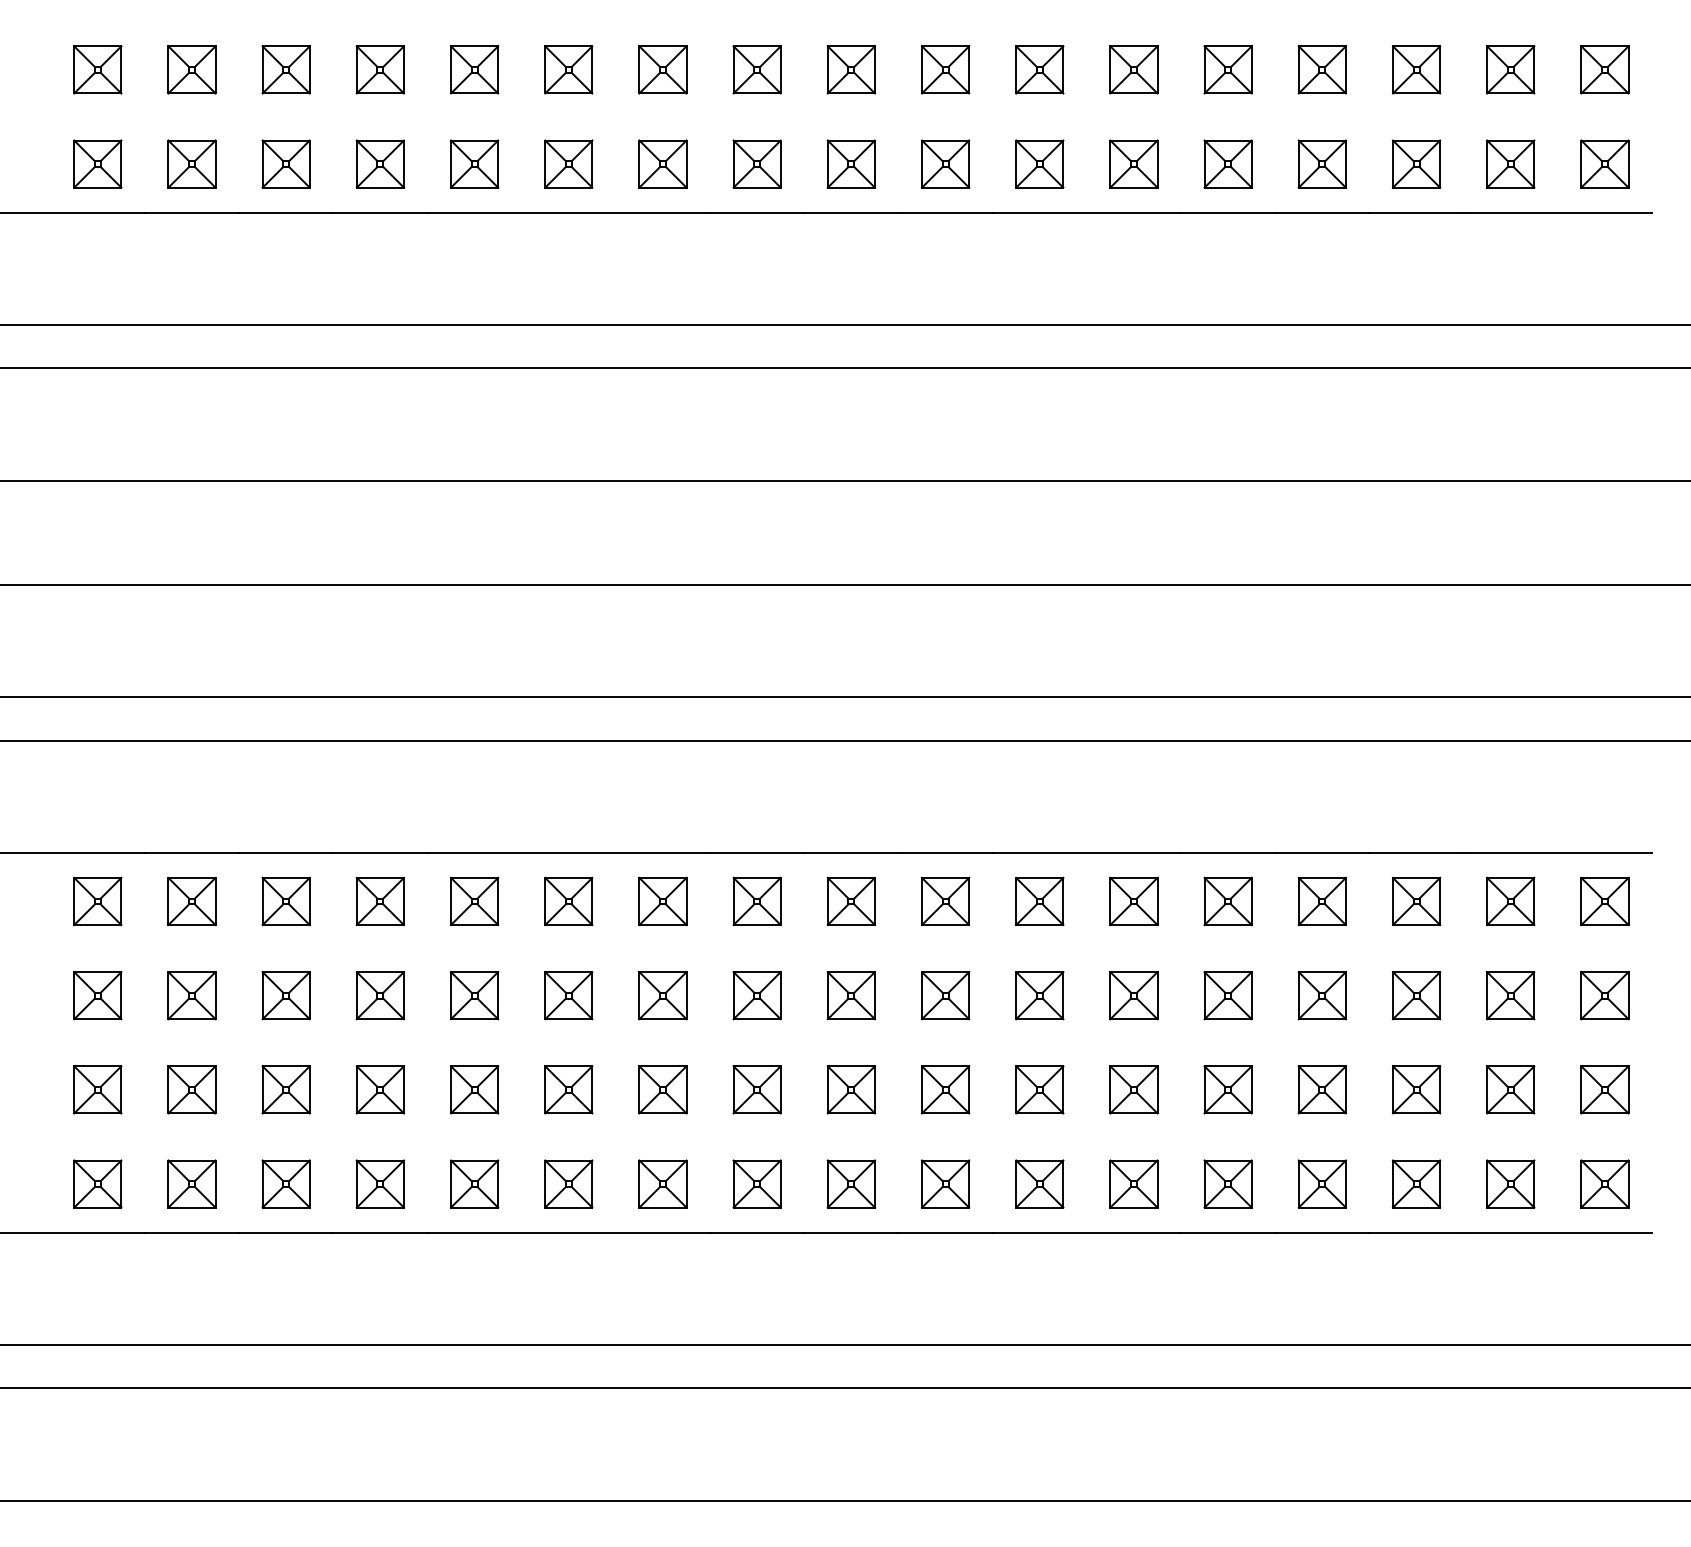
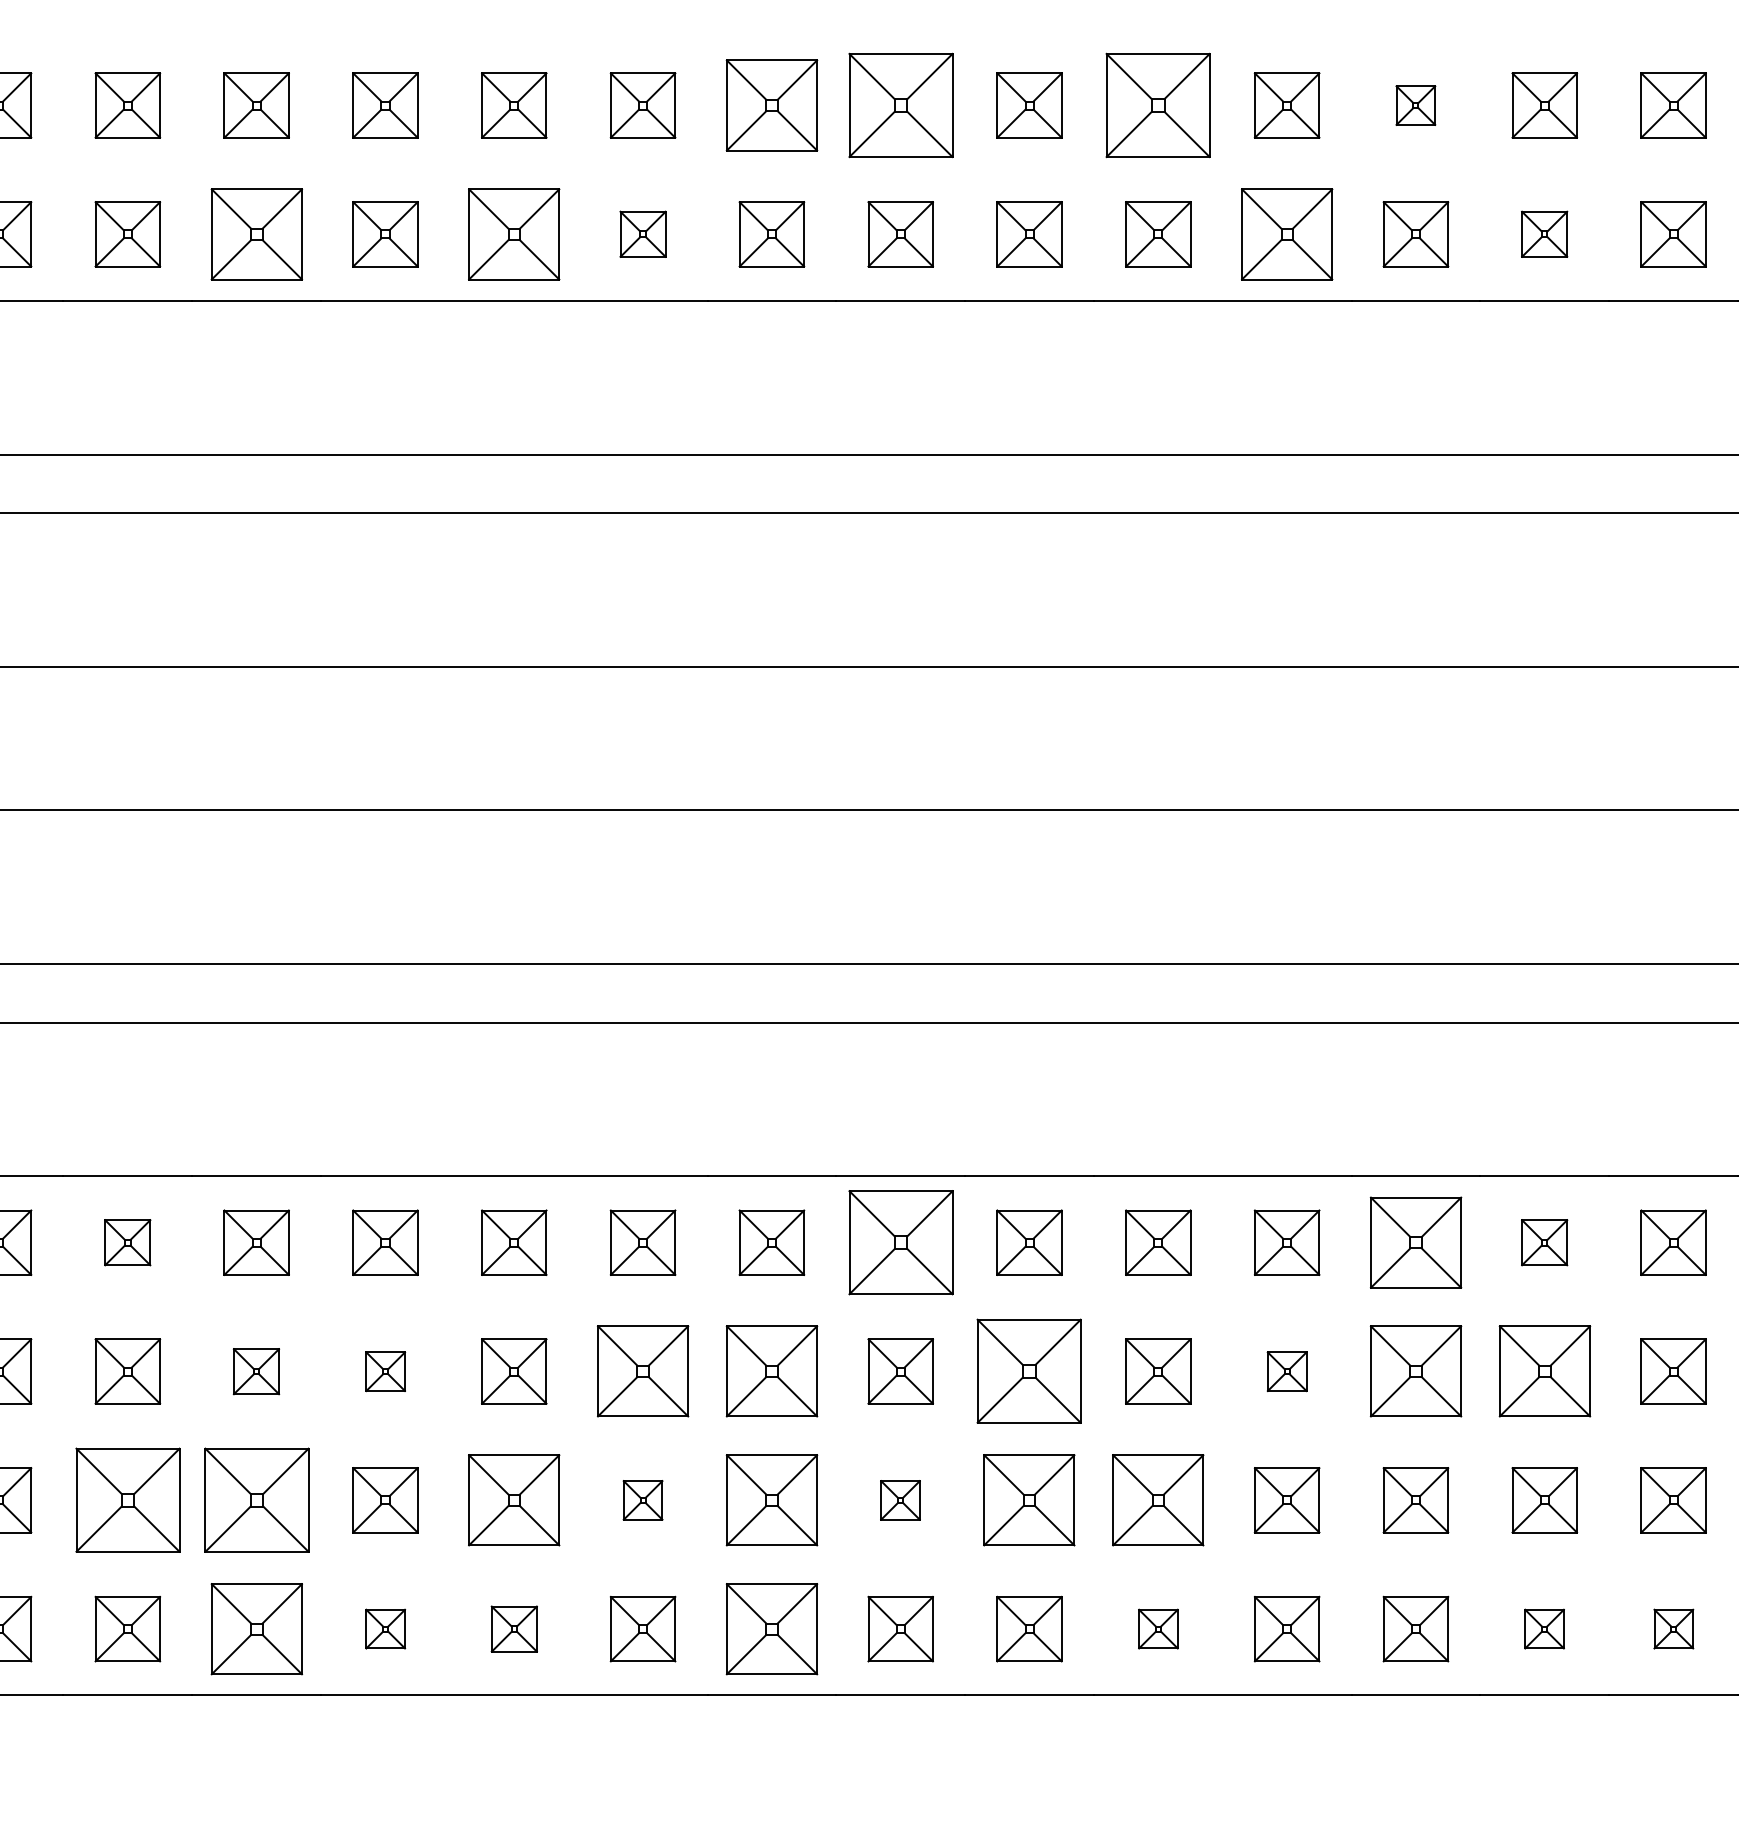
part: (756, 69) -> (770, 104), size x1.4
part: (850, 69) -> (899, 104), size x1.6
part: (1039, 69) -> (1157, 104), size x1.6
part: (1227, 69) -> (1415, 104), size x0.6
part: (379, 163) -> (255, 233), size x1.4
part: (568, 163) -> (513, 233), size x1.4
part: (662, 163) -> (642, 233), size x0.7
part: (1133, 163) -> (1286, 233), size x1.4
part: (1321, 163) -> (1543, 233), size x0.7
part: (285, 901) -> (126, 1242), size x0.7
part: (850, 901) -> (899, 1242), size x1.6
part: (1227, 901) -> (1415, 1242), size x1.4
part: (1321, 901) -> (1543, 1242), size x0.7
part: (379, 995) -> (255, 1371), size x0.7
part: (474, 995) -> (385, 1371), size x0.6
part: (662, 995) -> (642, 1371), size x1.4
part: (756, 995) -> (770, 1371), size x1.4
part: (945, 995) -> (1029, 1371), size x1.6
part: (1133, 995) -> (1286, 1371), size x0.6
part: (1227, 995) -> (1415, 1371), size x1.4
part: (1321, 995) -> (1543, 1371), size x1.4
part: (285, 1089) -> (126, 1499), size x1.6
part: (379, 1089) -> (255, 1499), size x1.6
part: (568, 1089) -> (513, 1499), size x1.4
part: (662, 1089) -> (642, 1499), size x0.6
part: (756, 1089) -> (770, 1499), size x1.4
part: (850, 1089) -> (899, 1499), size x0.6
part: (945, 1089) -> (1029, 1499), size x1.4
part: (1039, 1089) -> (1157, 1499), size x1.4
part: (379, 1183) -> (255, 1628), size x1.4
part: (474, 1183) -> (385, 1628), size x0.6
part: (568, 1183) -> (513, 1628), size x0.7
part: (756, 1183) -> (770, 1628), size x1.4
part: (1039, 1183) -> (1157, 1628), size x0.6
part: (1321, 1183) -> (1543, 1628), size x0.6
part: (1416, 1183) -> (1673, 1628), size x0.6

